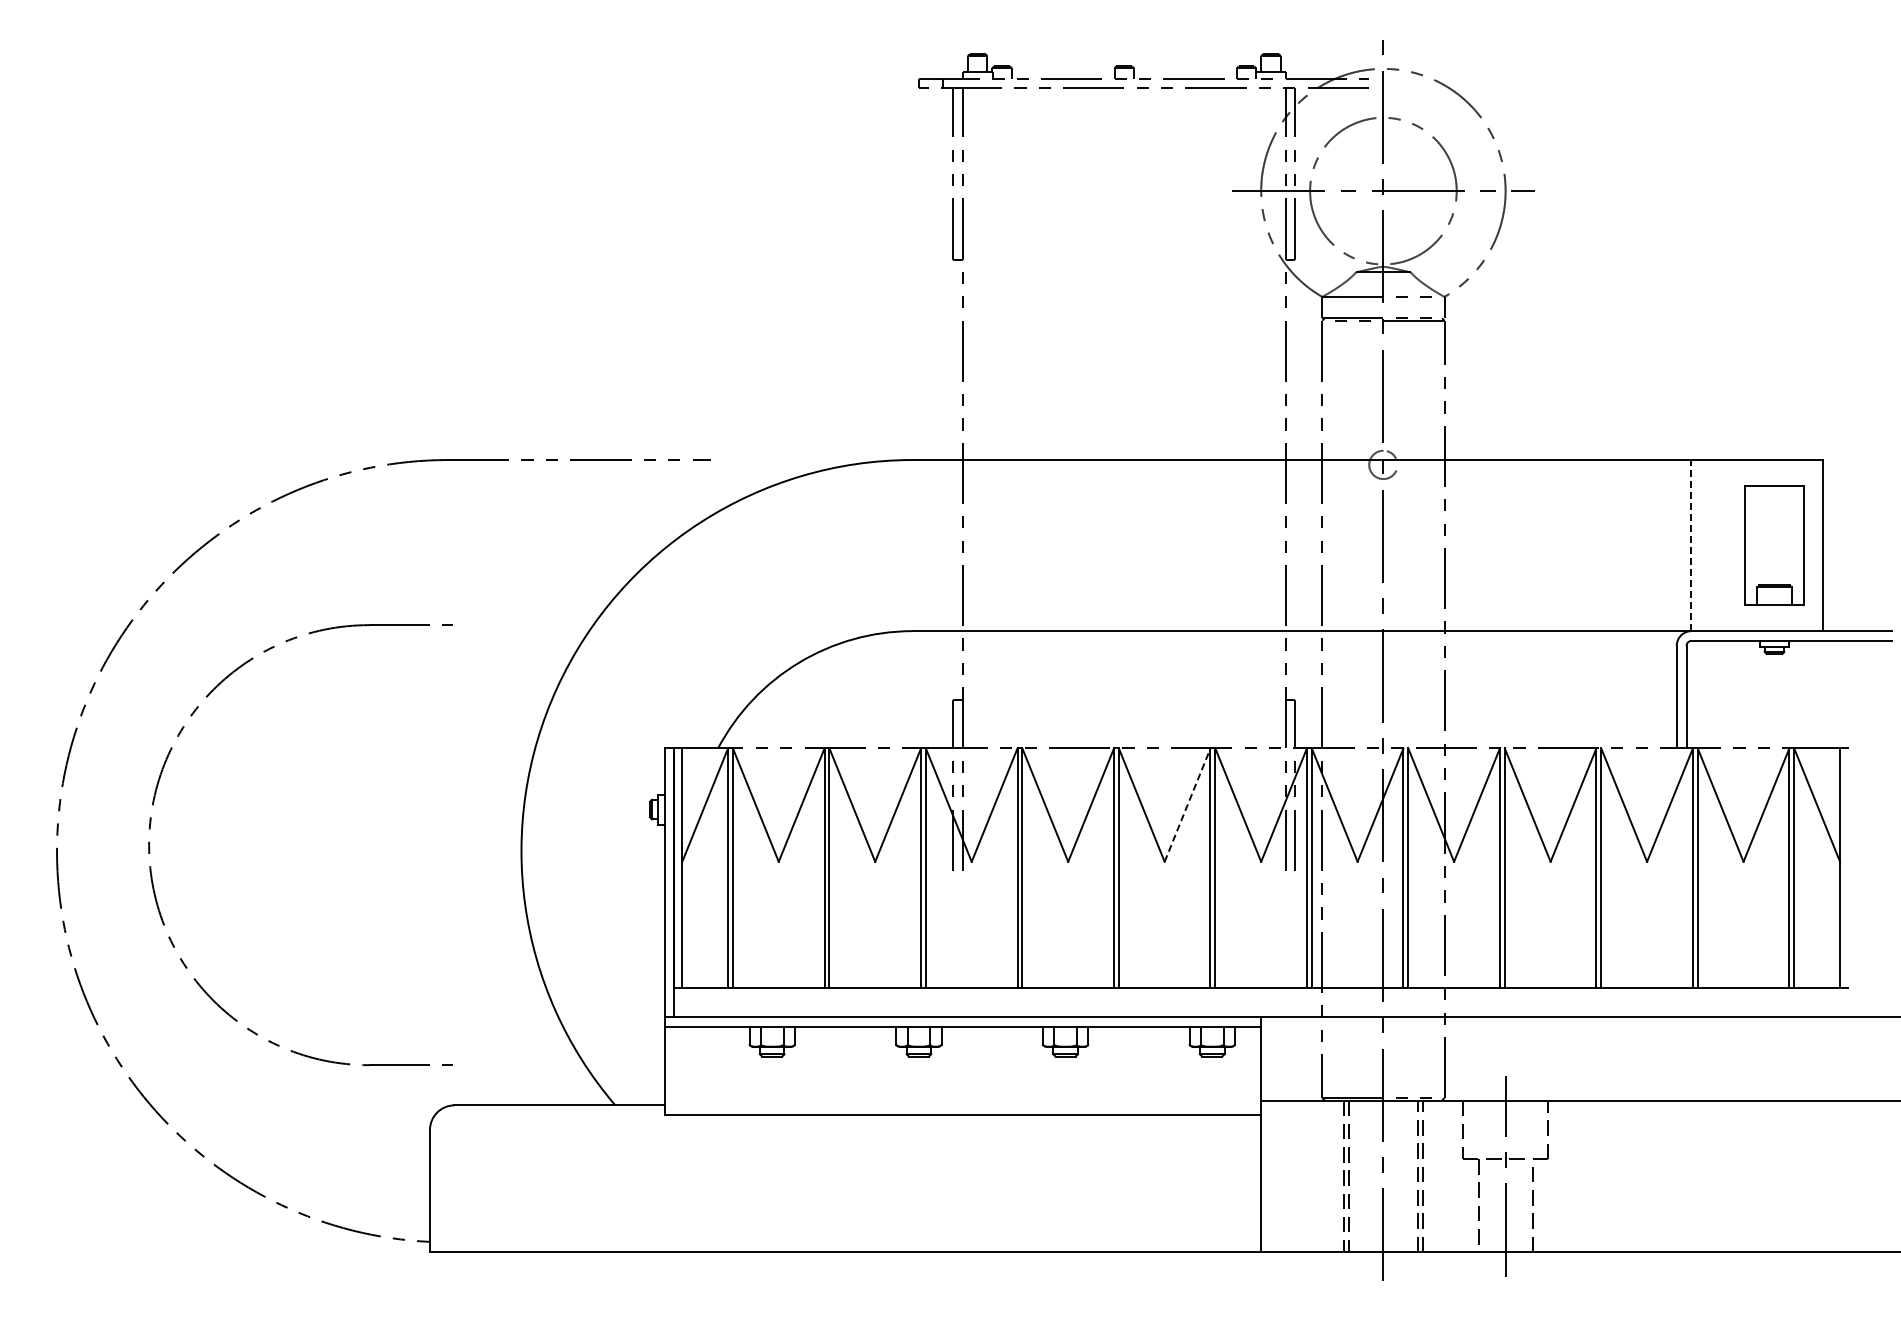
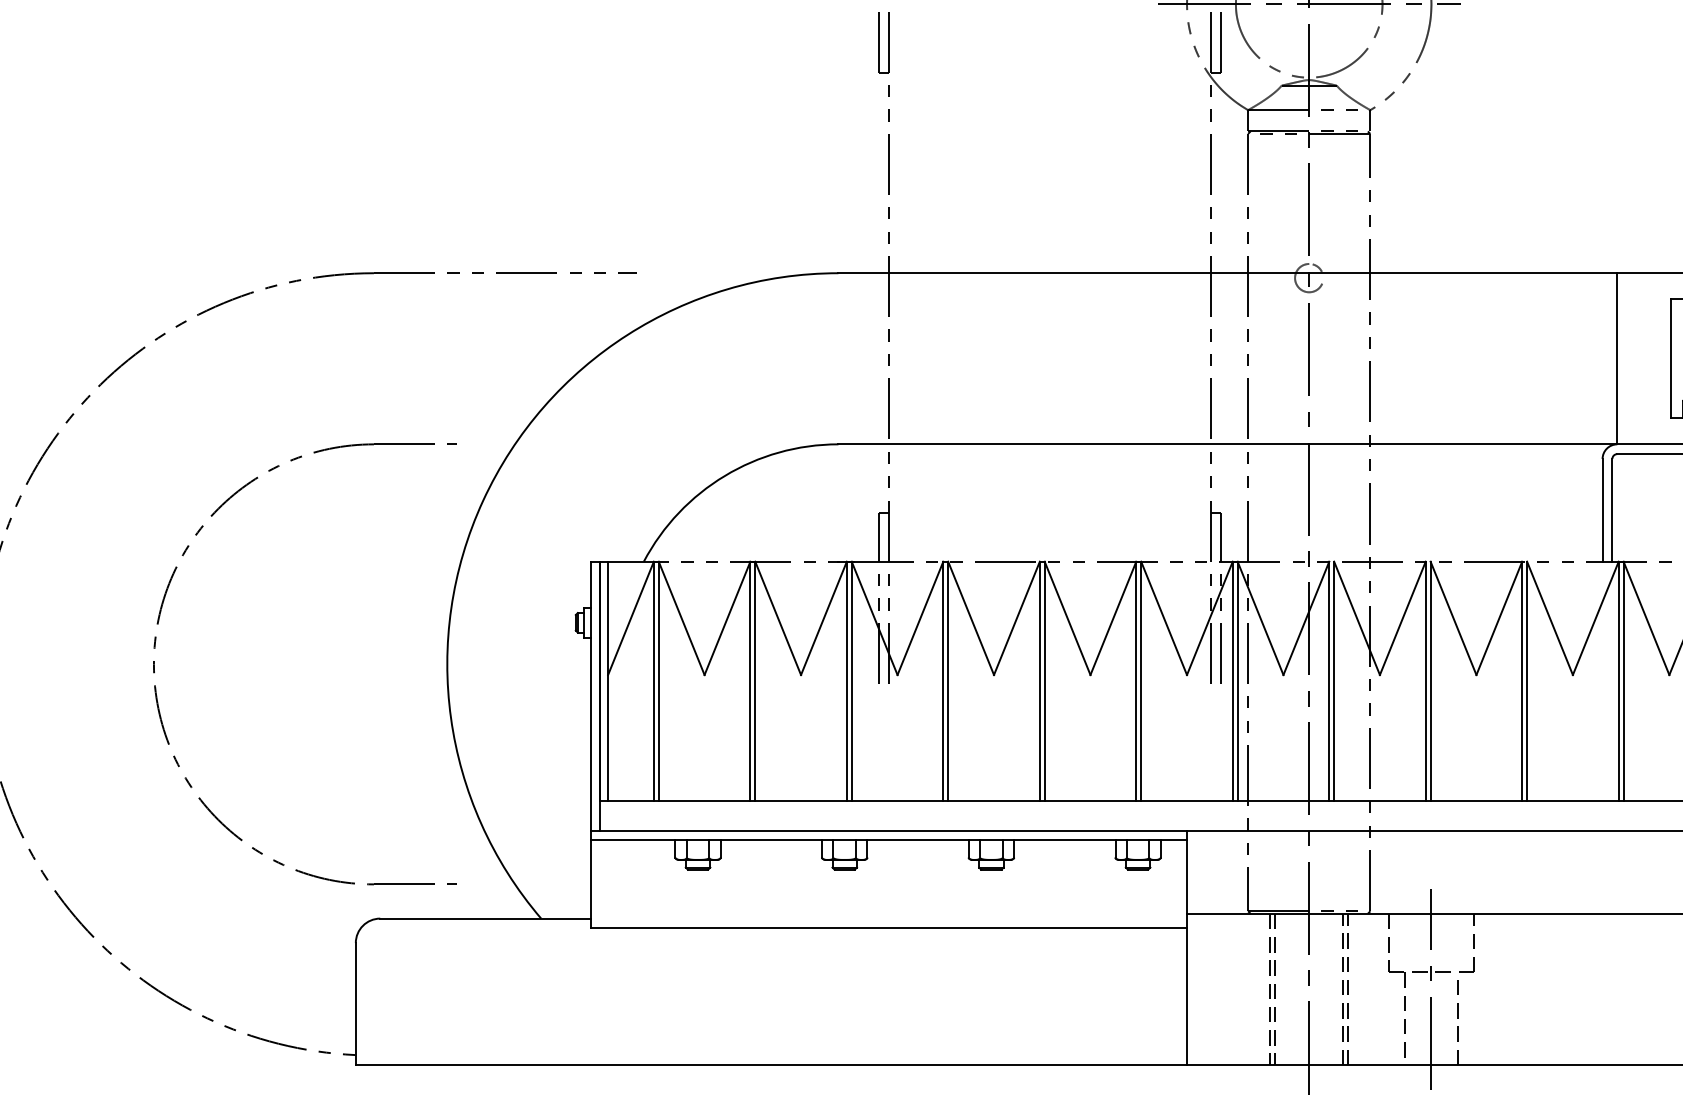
line: (1691, 545) -> (1617, 358), dashed -> solid
line: (1187, 804) -> (1113, 617), dashed -> solid
part: (150, 847) -> (155, 666), moved

